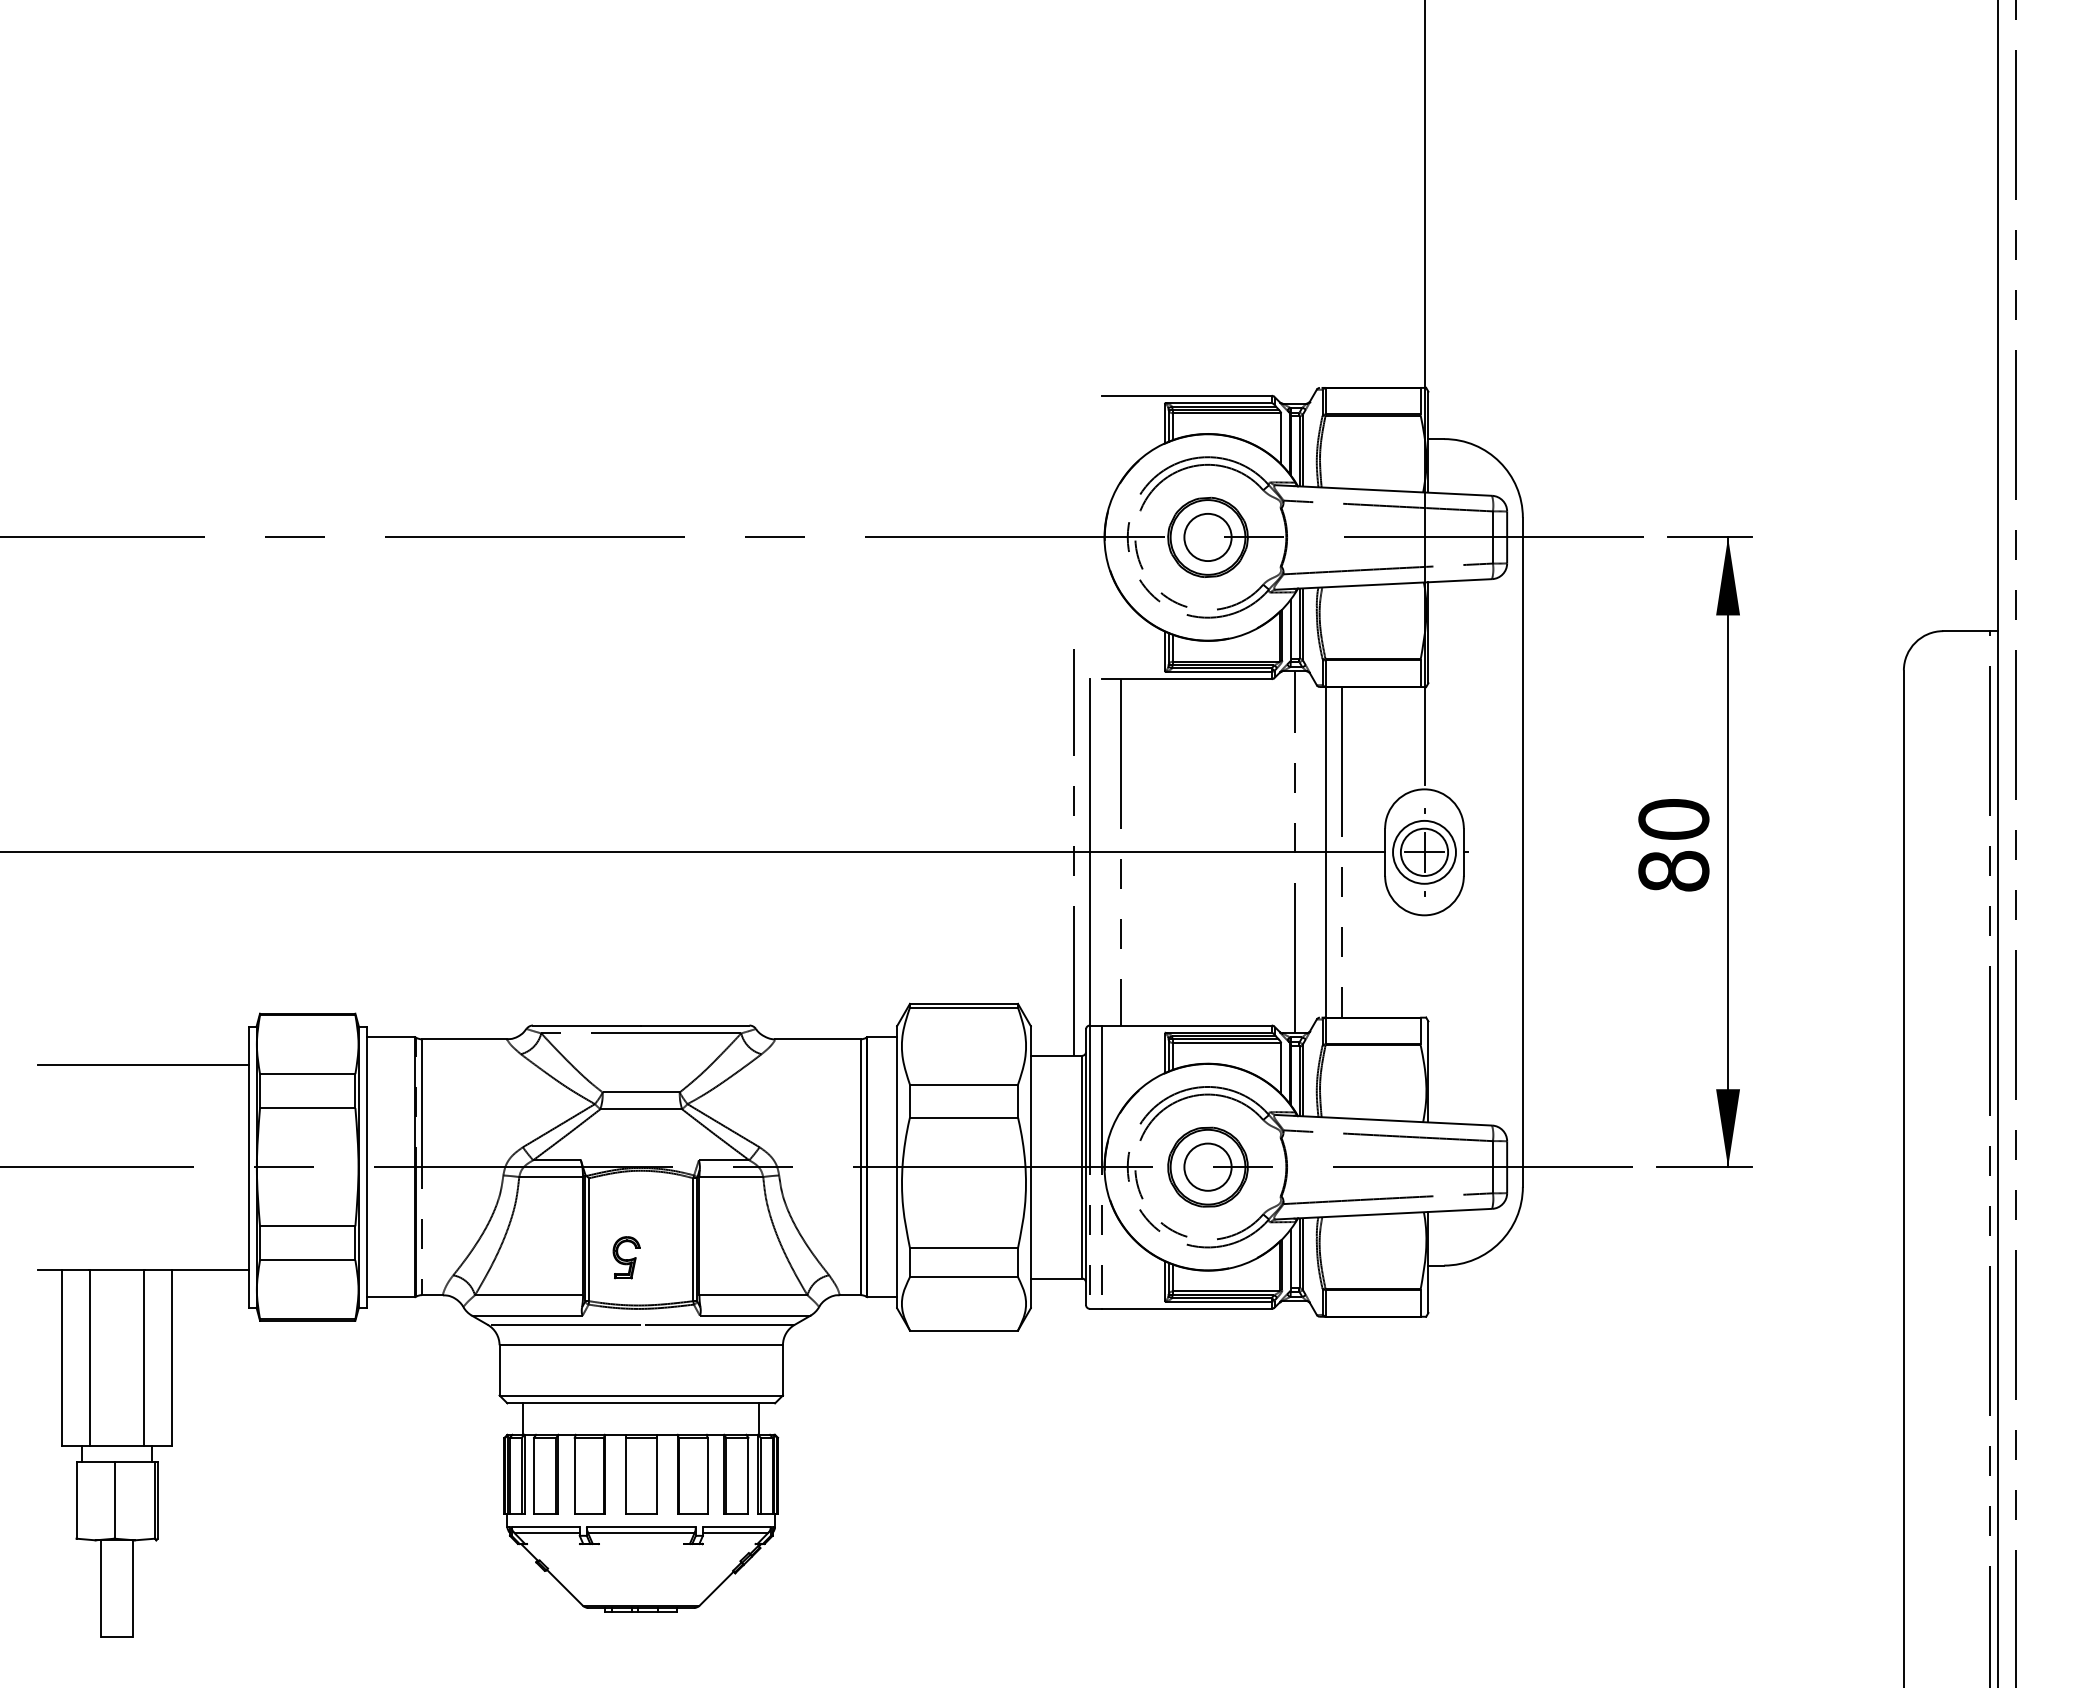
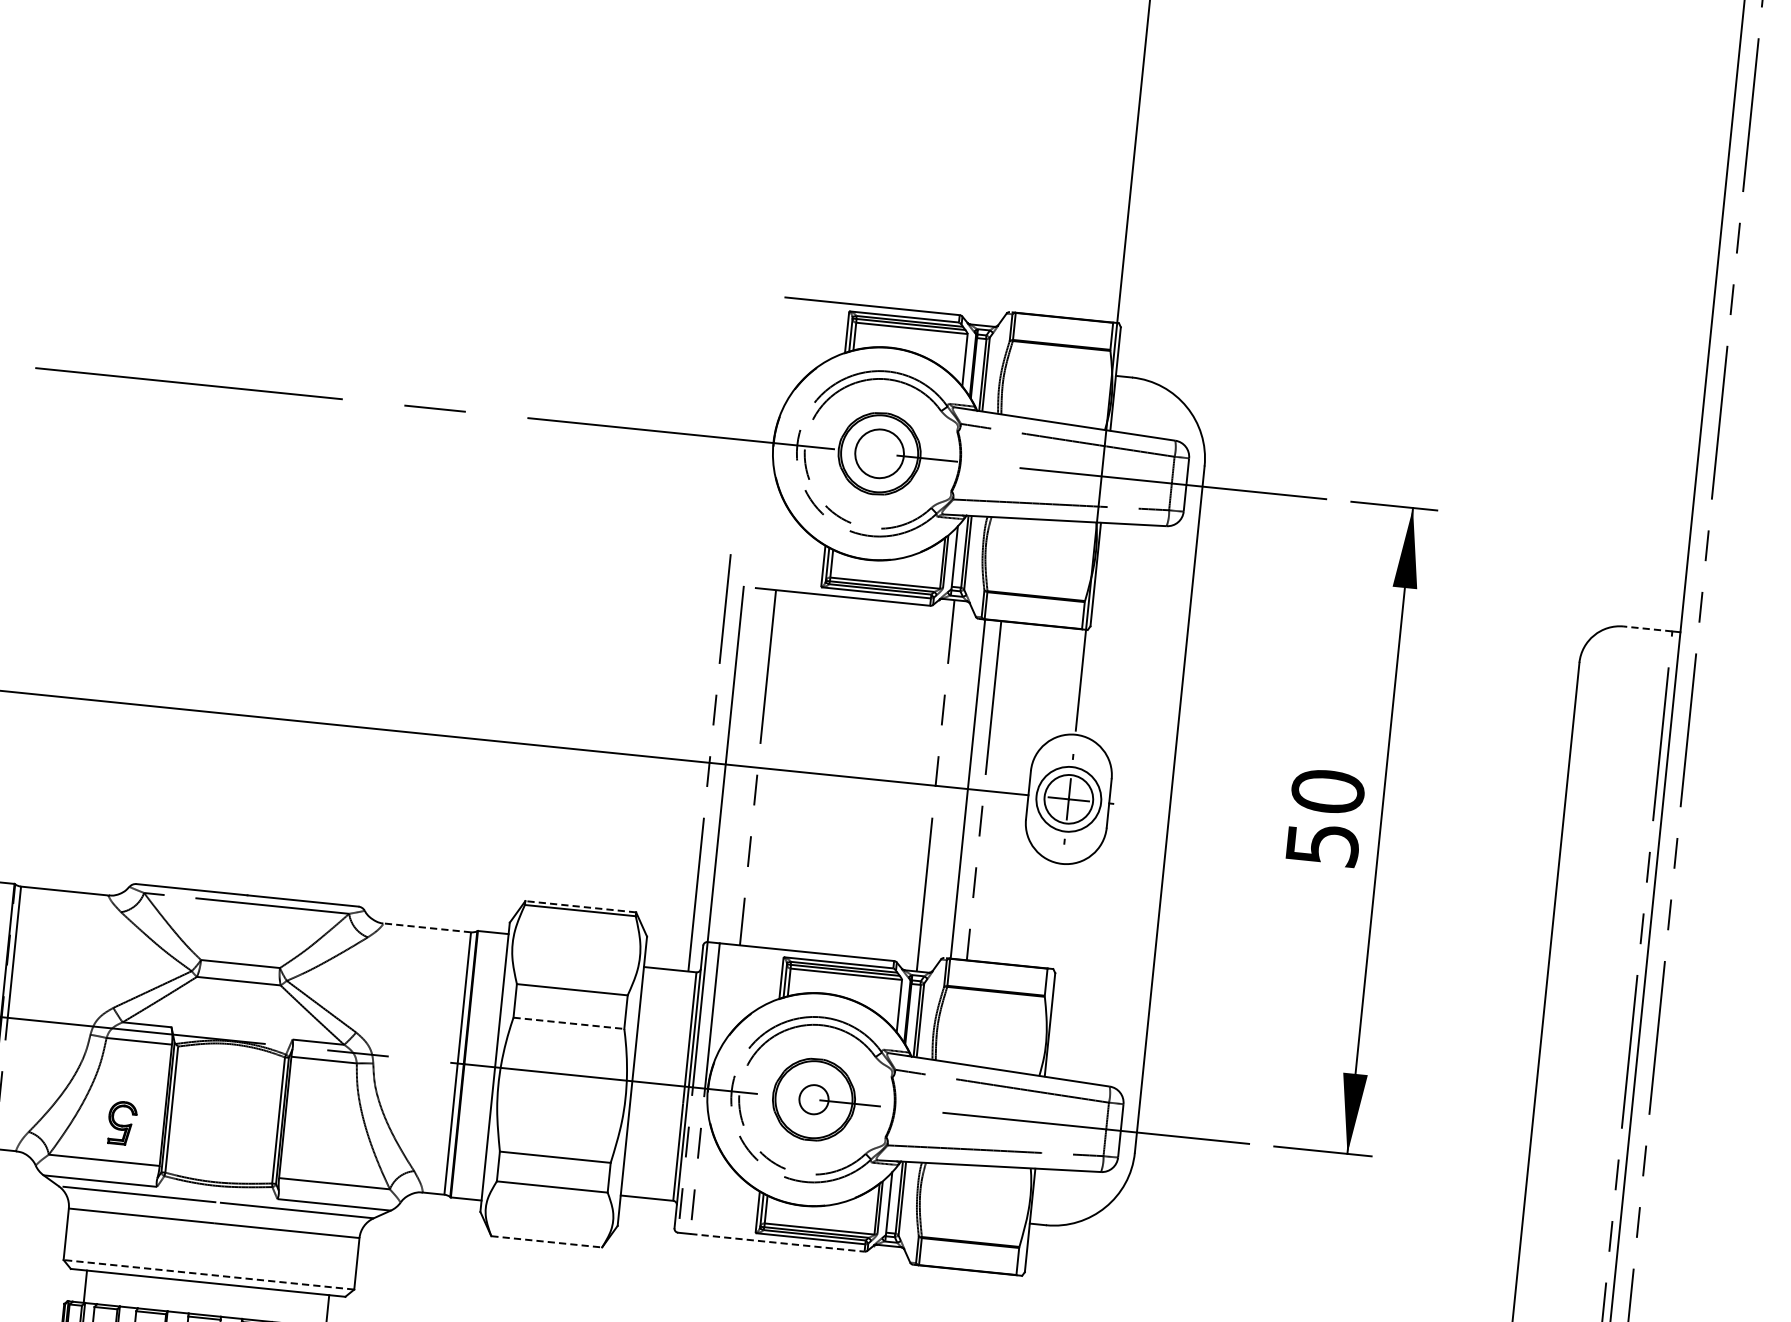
line: (1966, 631) -> (1647, 629), solid -> dashed
text: (1673, 870) -> (1322, 843), 80 -> 50
line: (963, 1003) -> (580, 906), solid -> dashed
line: (817, 1039) -> (426, 928), solid -> dashed
line: (964, 1117) -> (569, 1023), solid -> dashed
circle: (1207, 1166) -> (813, 1098), size x0.6
part: (626, 1257) -> (122, 1122), moved
line: (1186, 1308) -> (777, 1242), solid -> dashed
line: (964, 1330) -> (547, 1241), solid -> dashed
line: (641, 1395) -> (209, 1274), solid -> dashed

